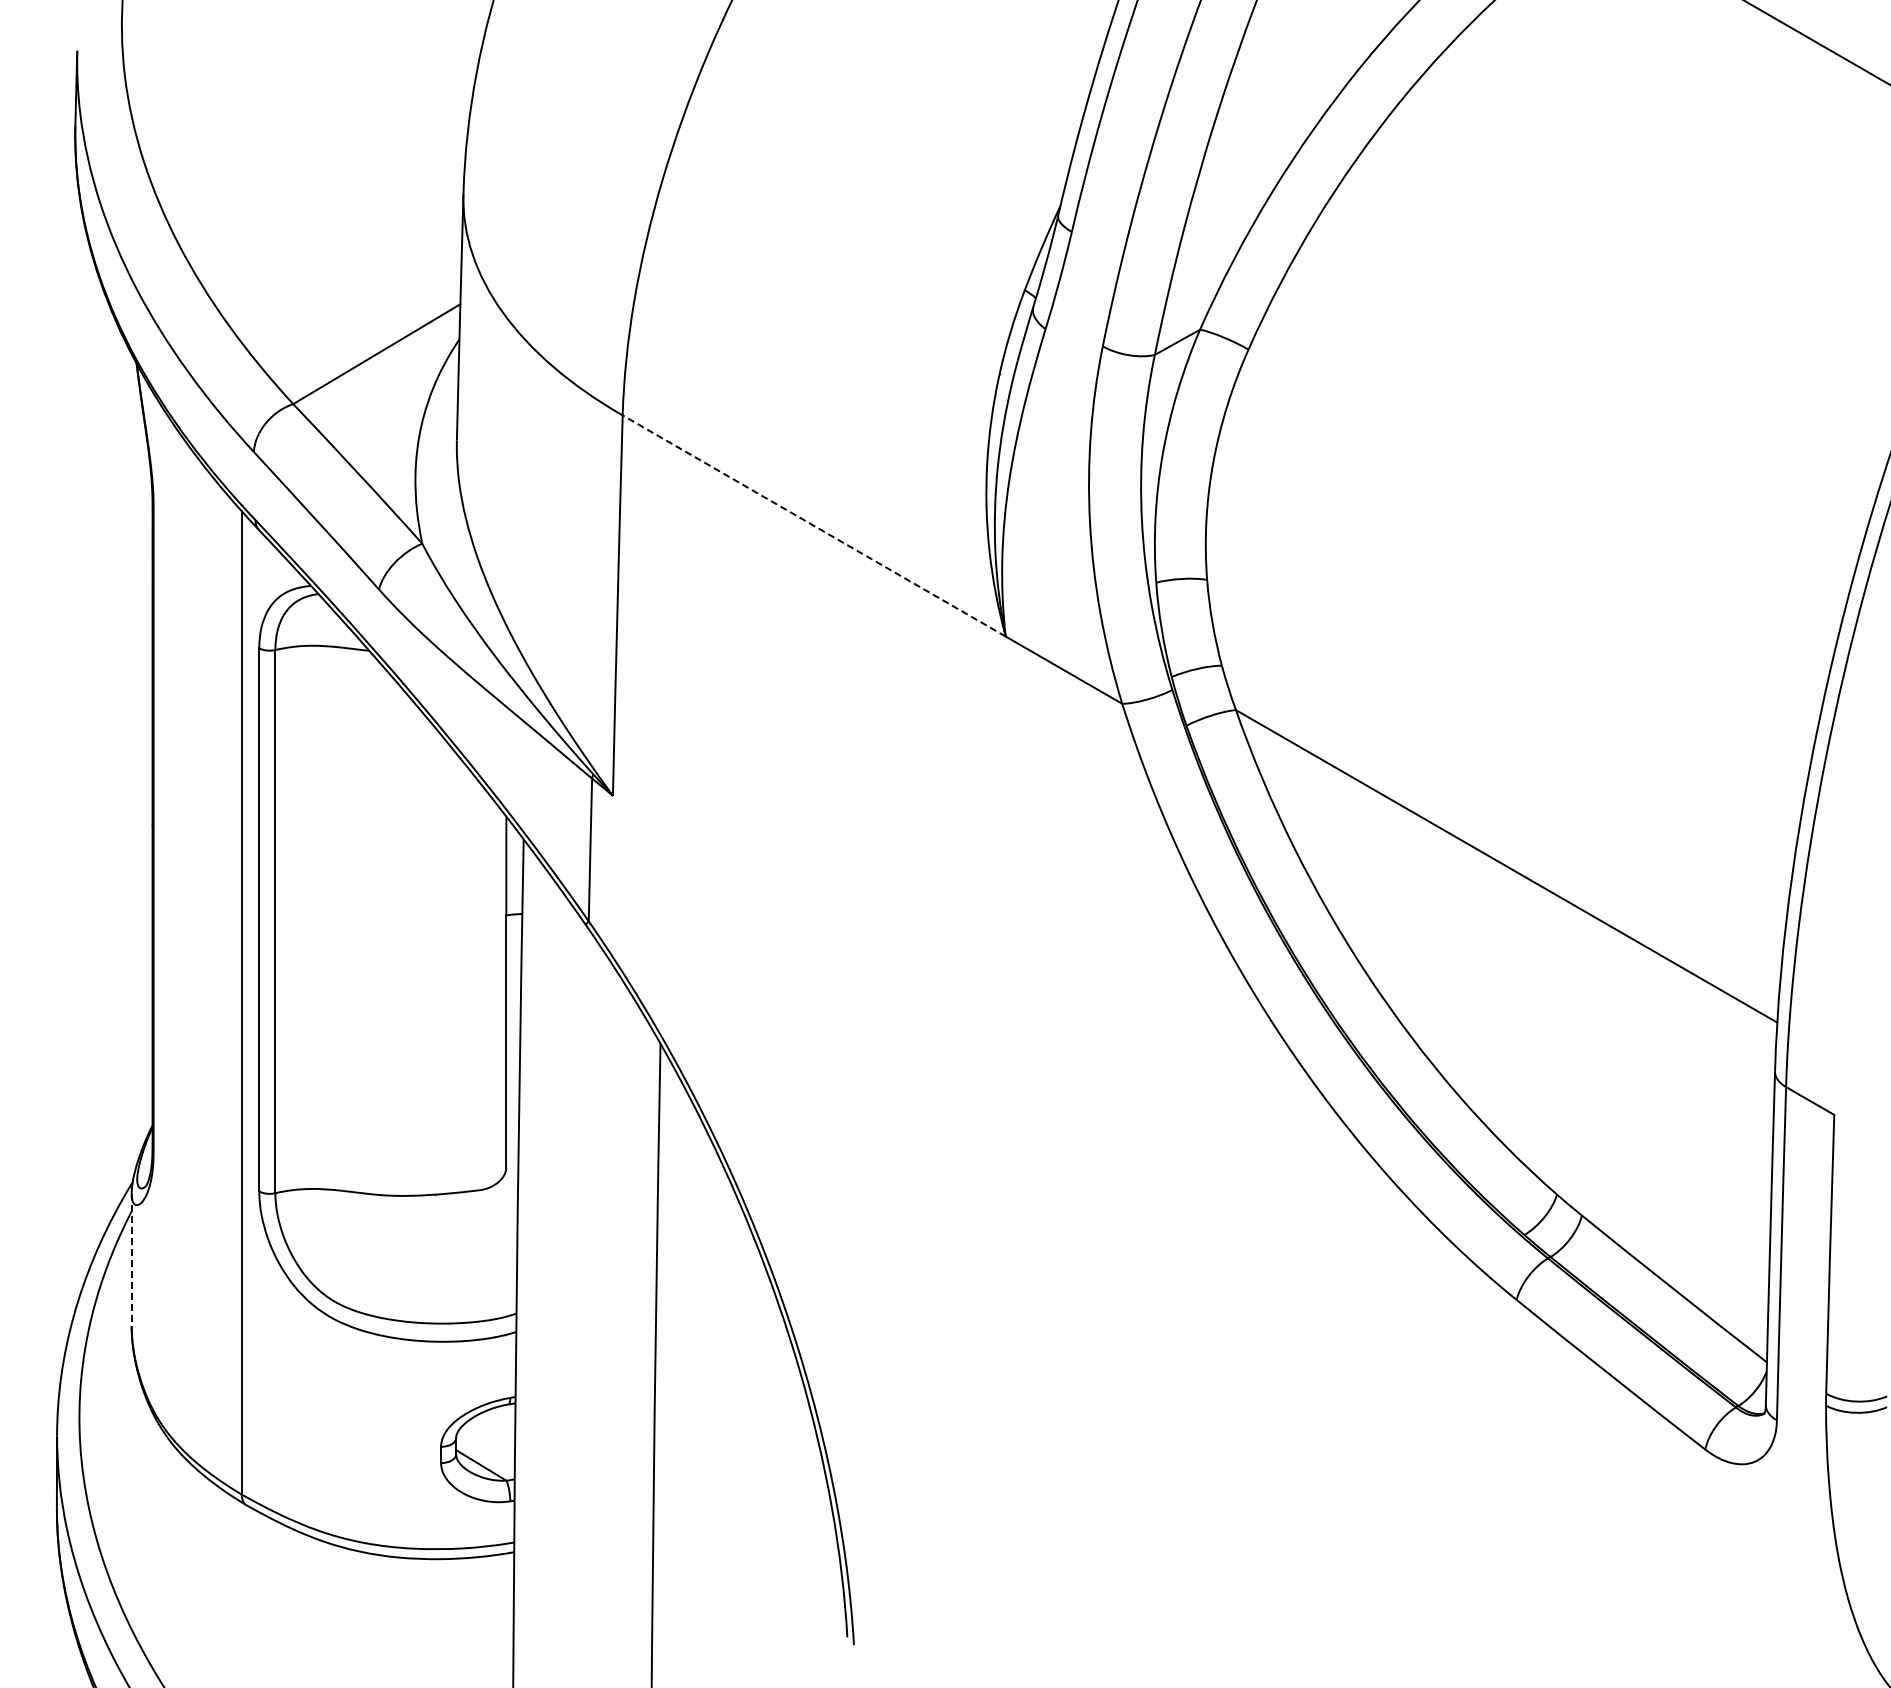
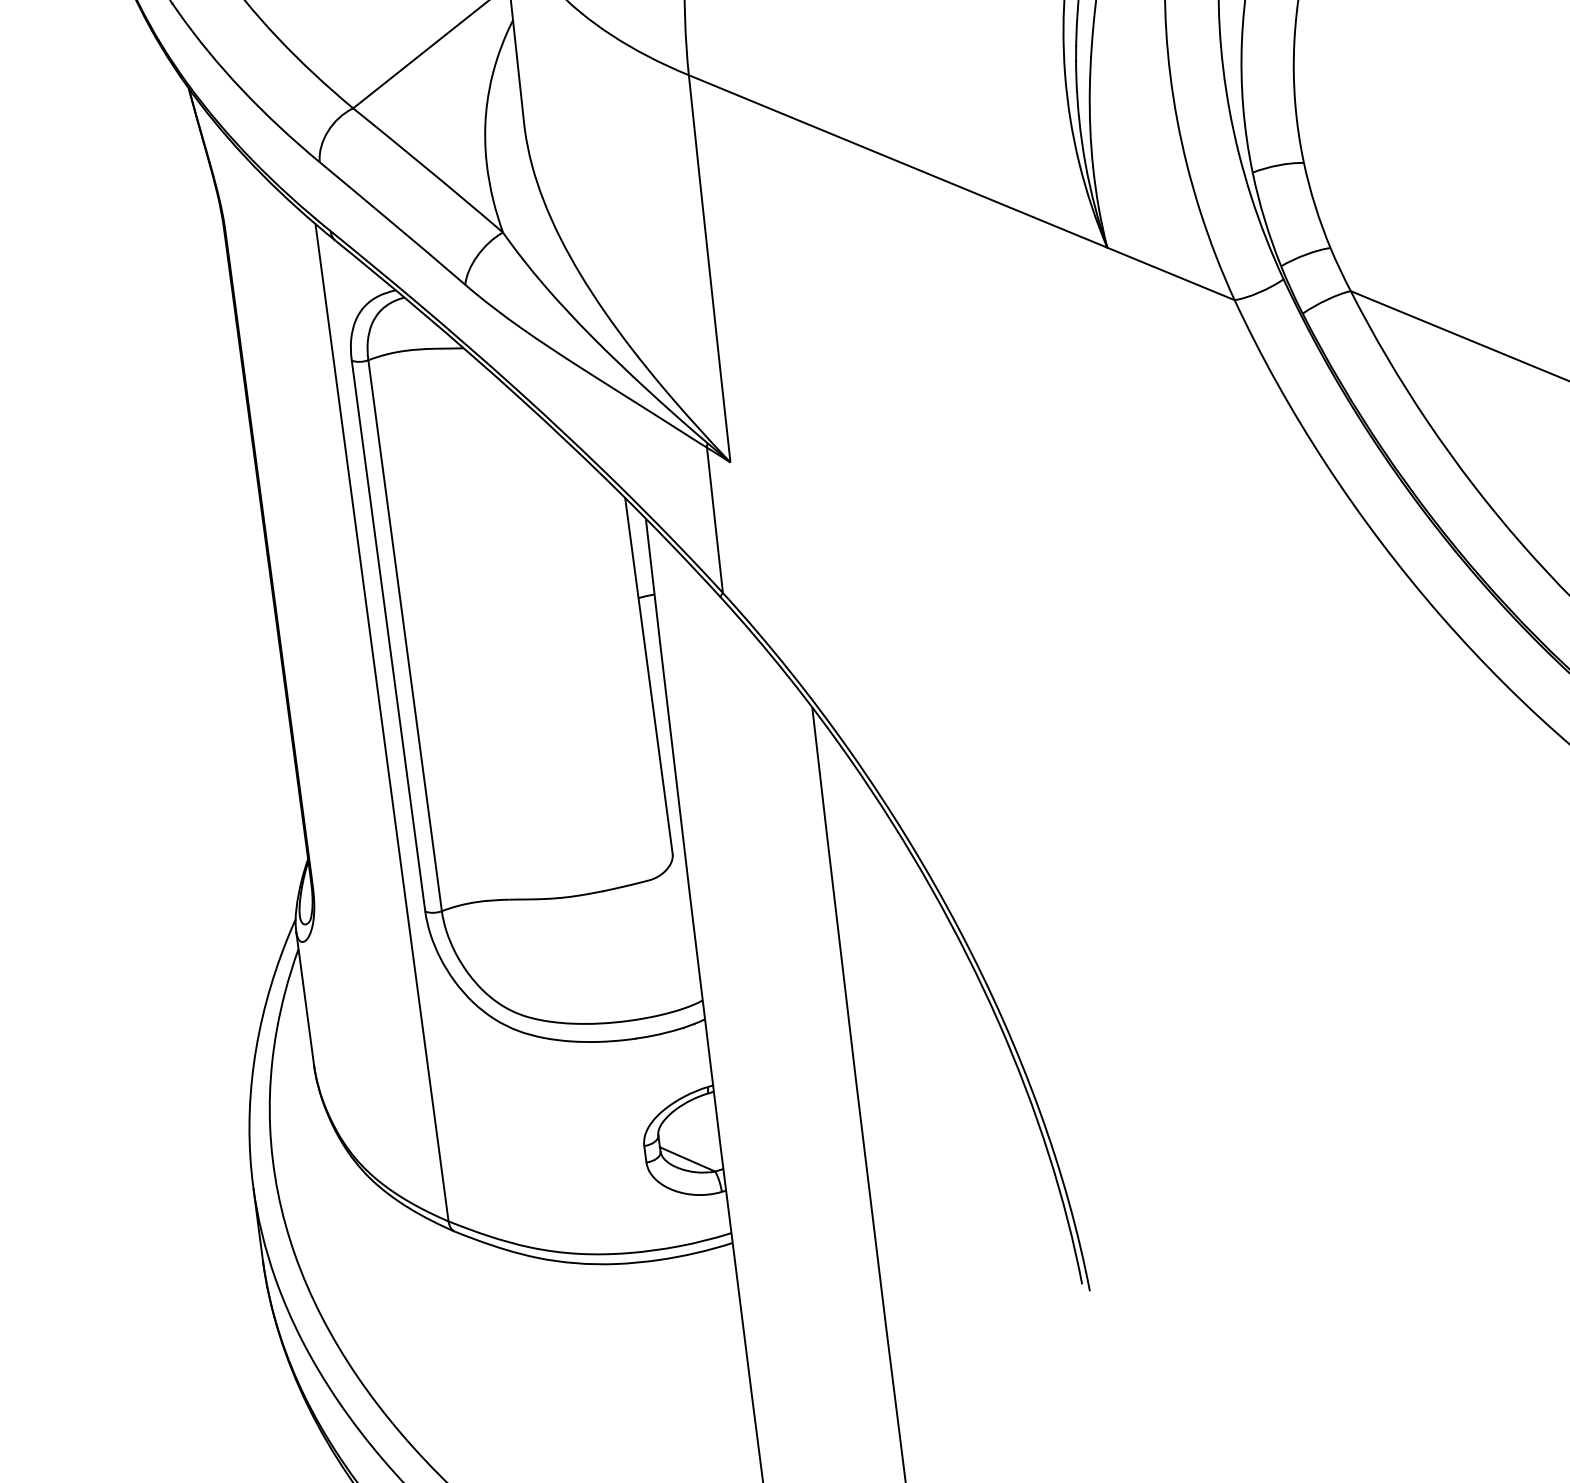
line: (813, 525) -> (897, 161), dashed -> solid
line: (131, 1260) -> (305, 998), dashed -> solid

